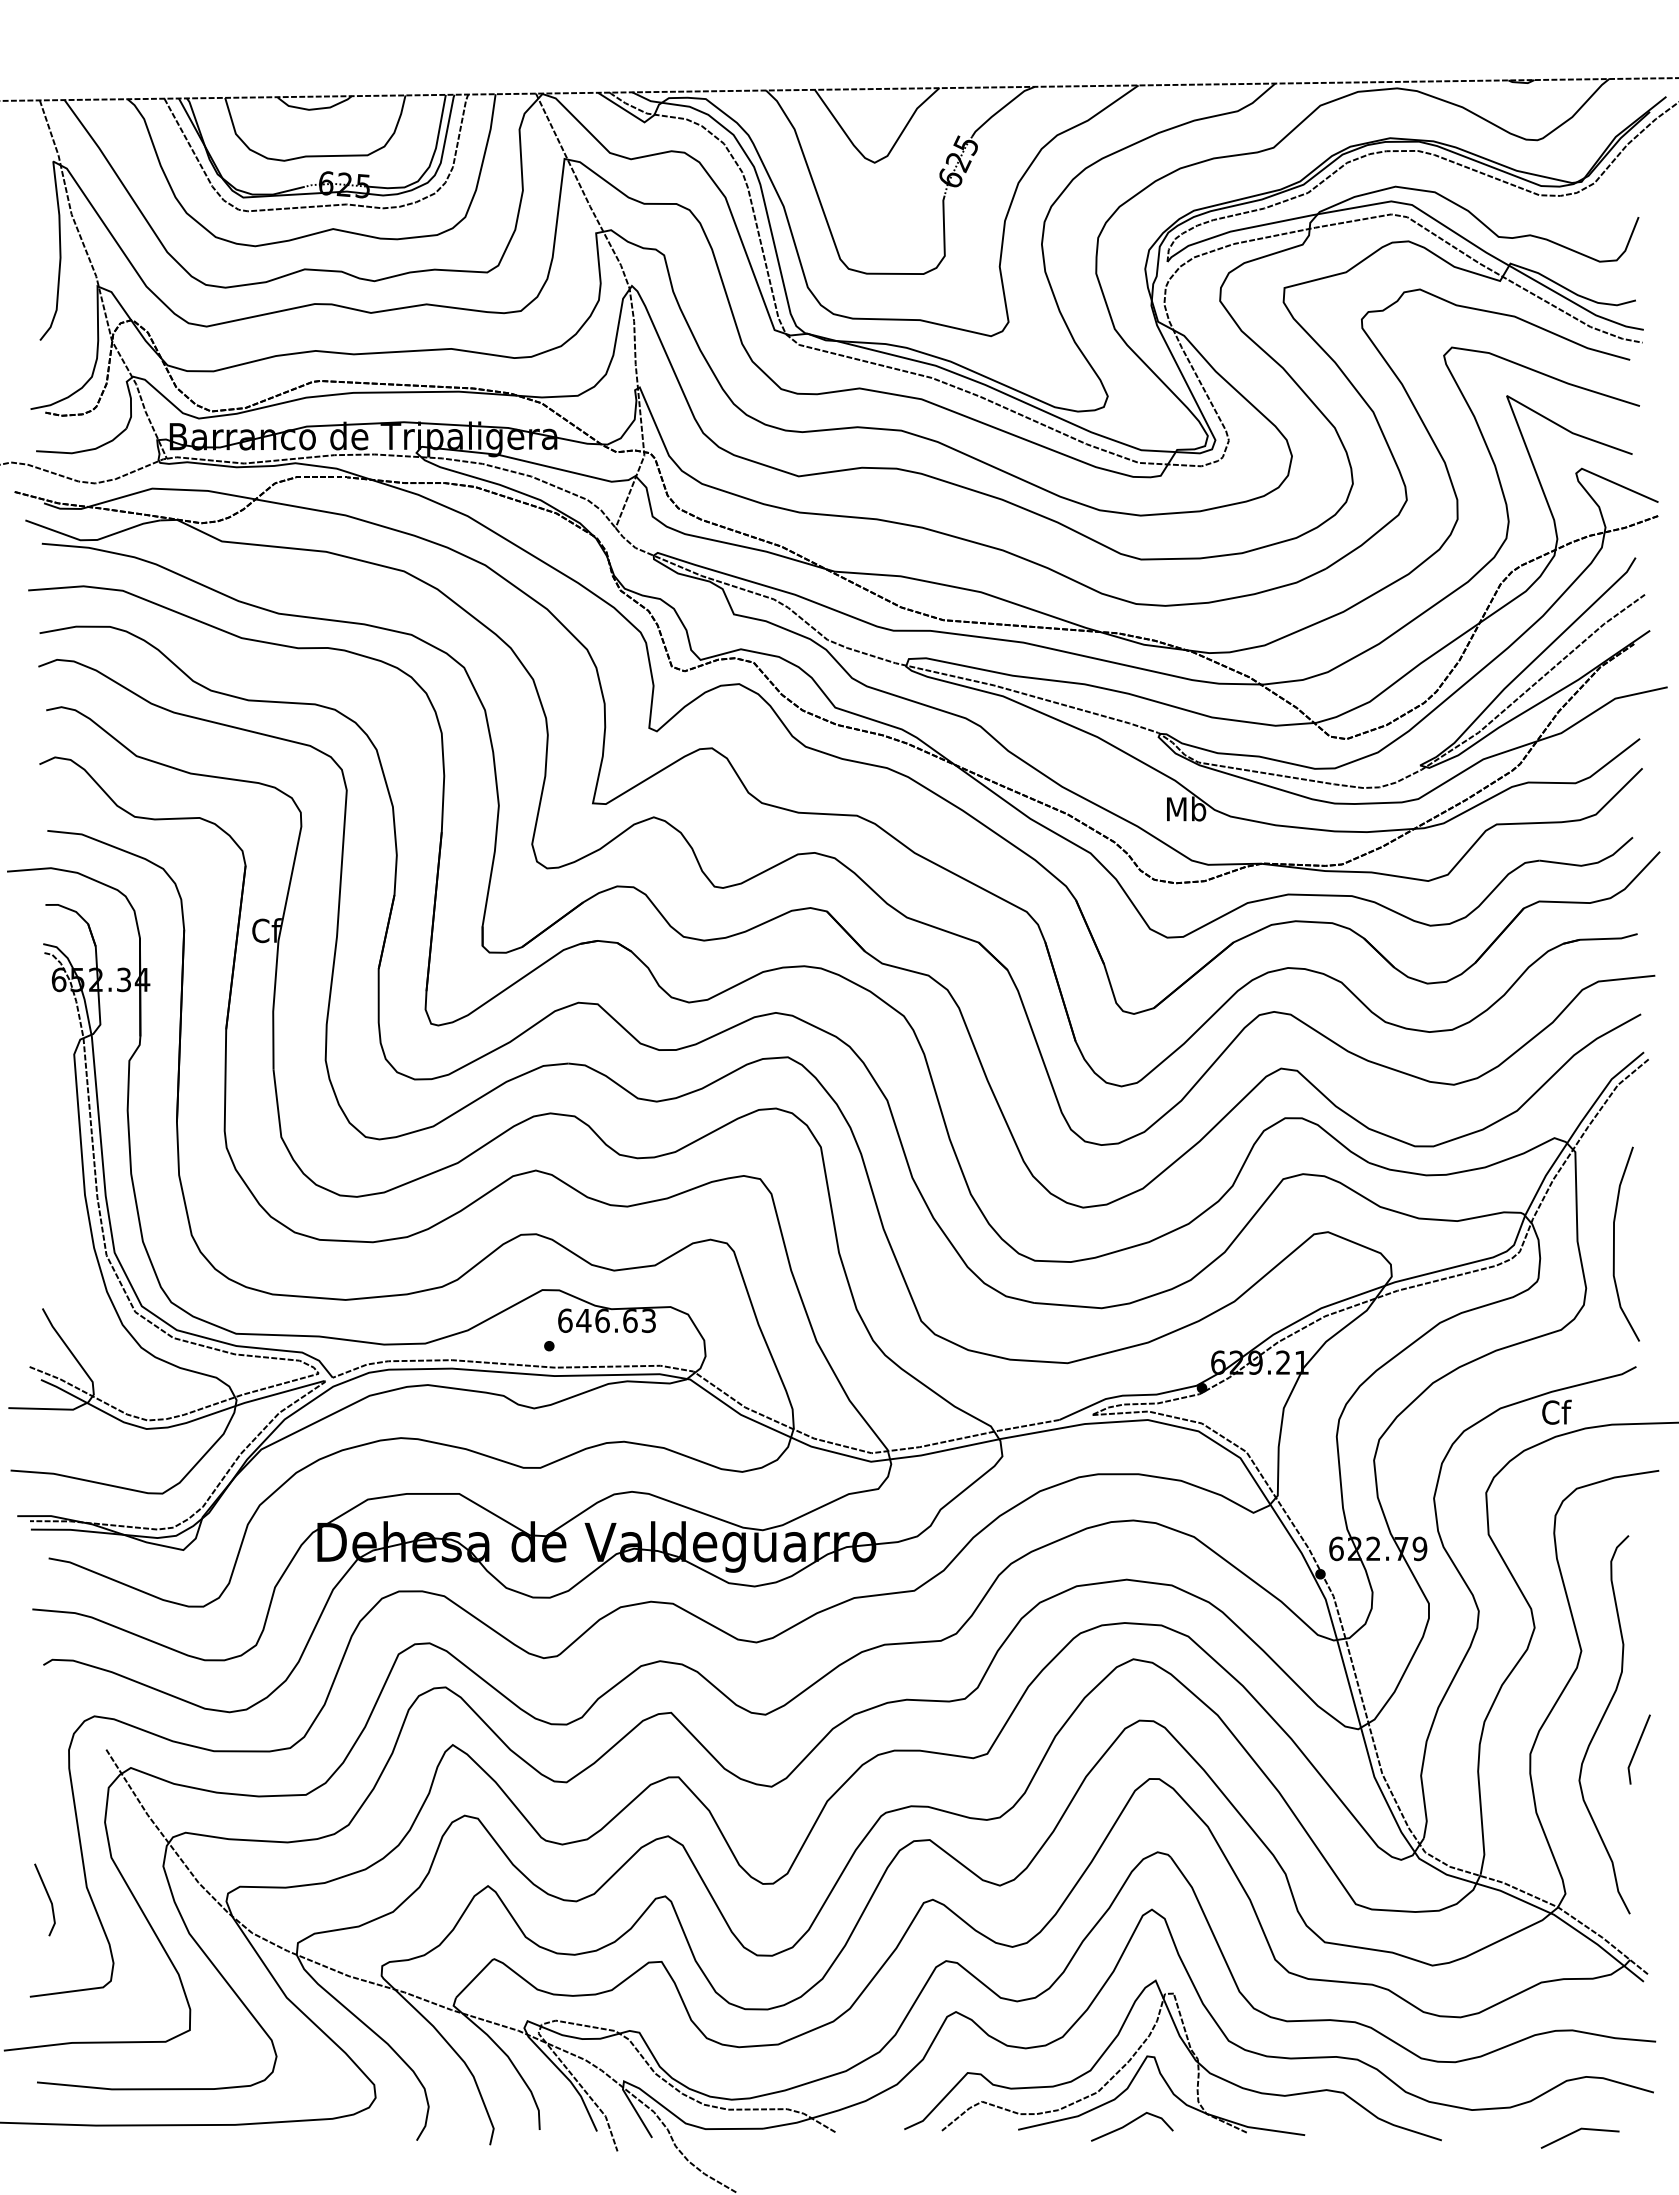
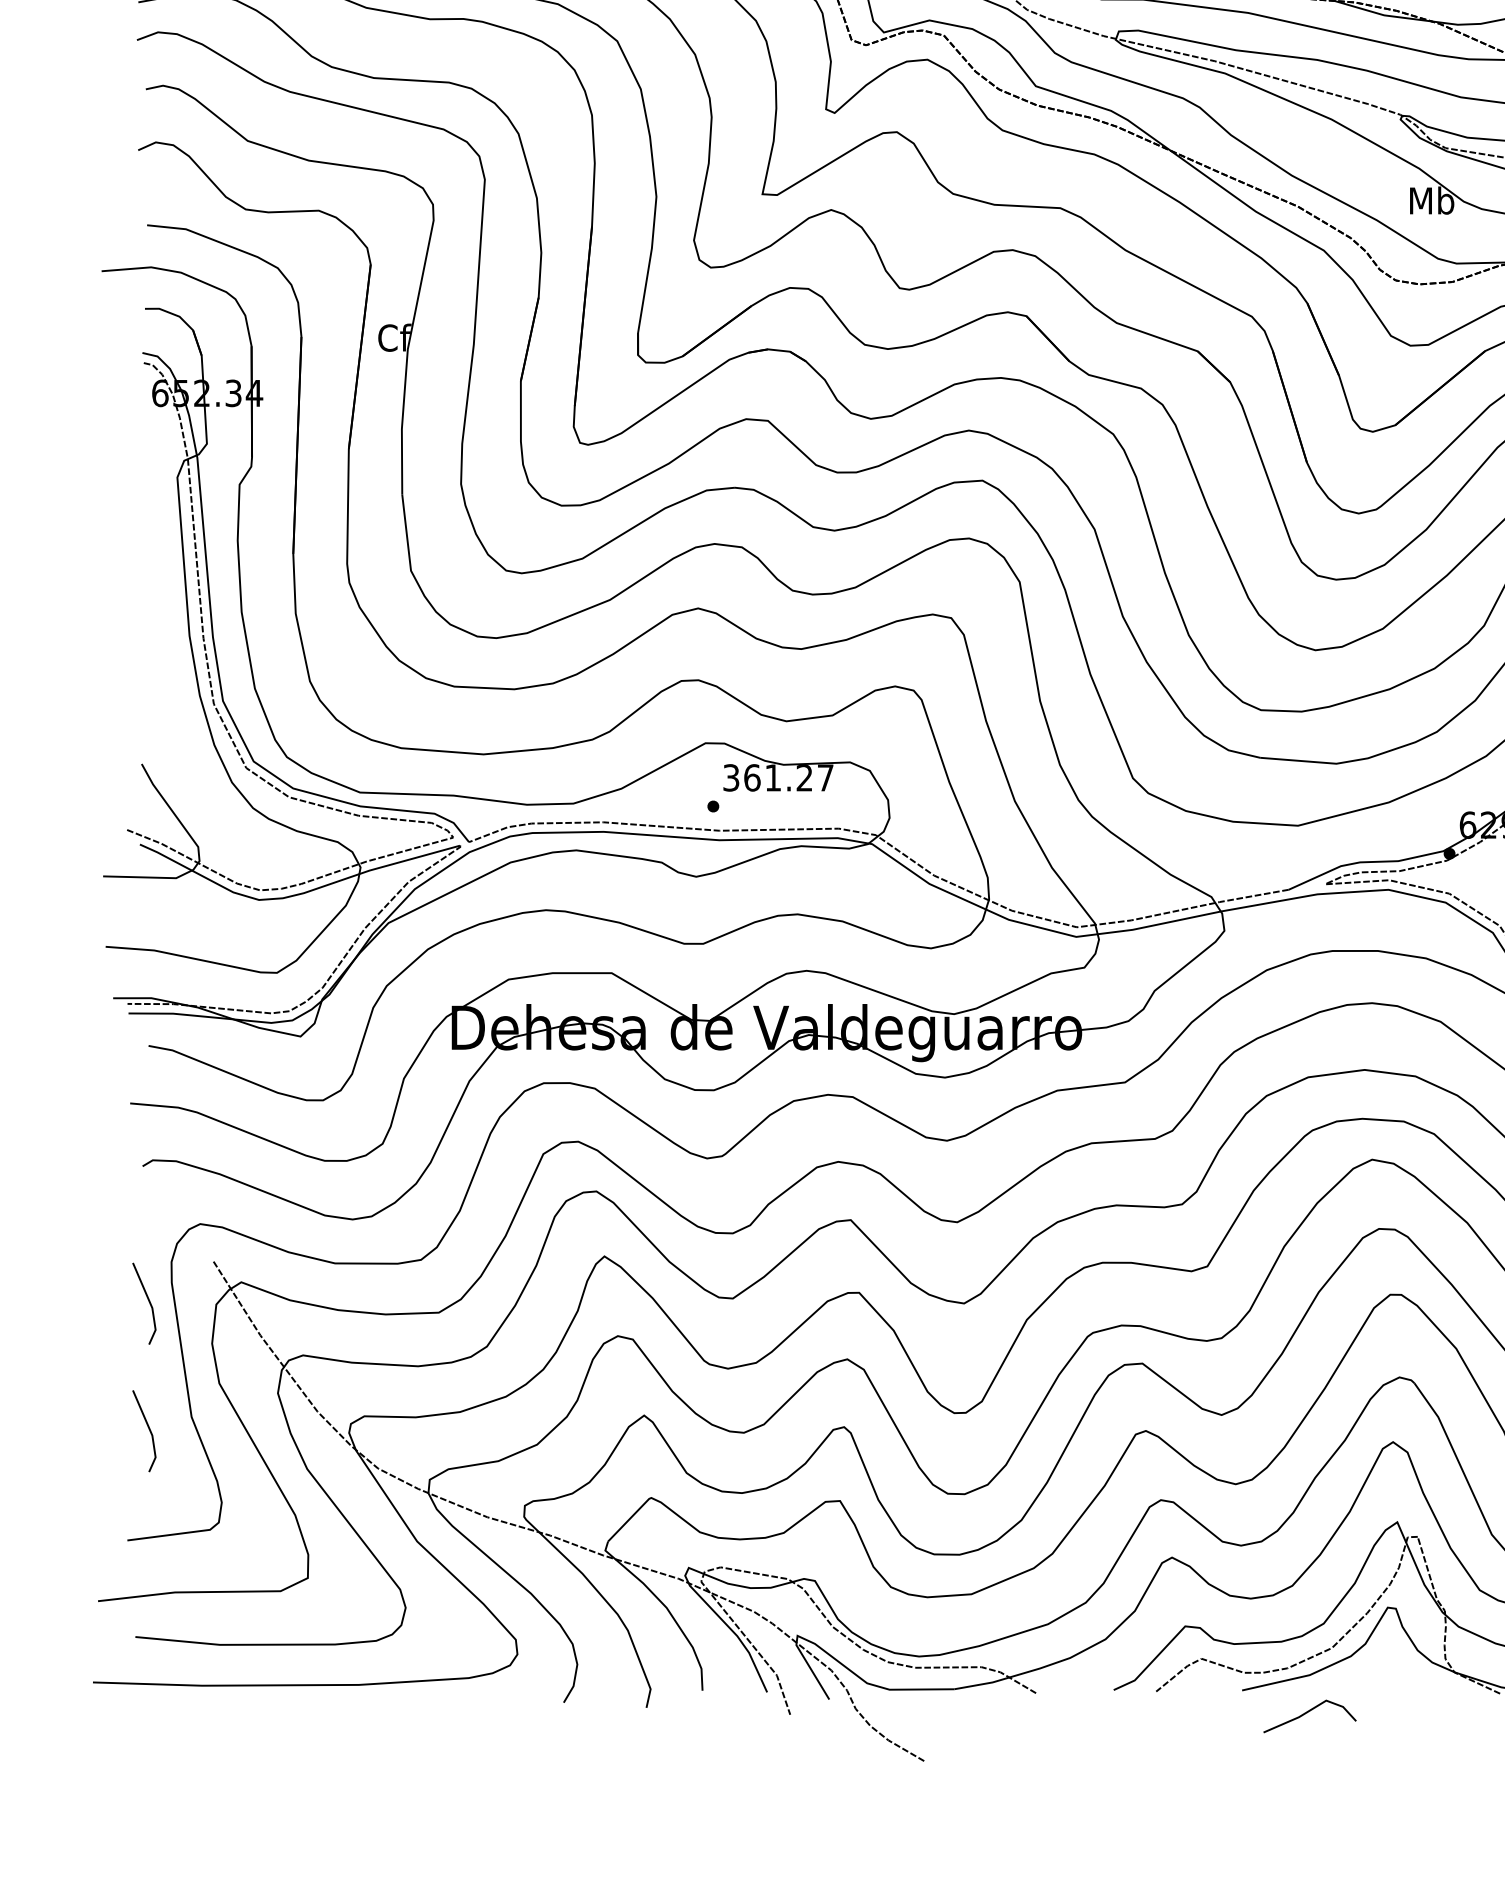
text: (606, 1320) -> (777, 777), 646.63 -> 361.27
line: (48, 1785) -> (148, 1302), added
line: (1131, 2123) -> (1309, 1712), moved

